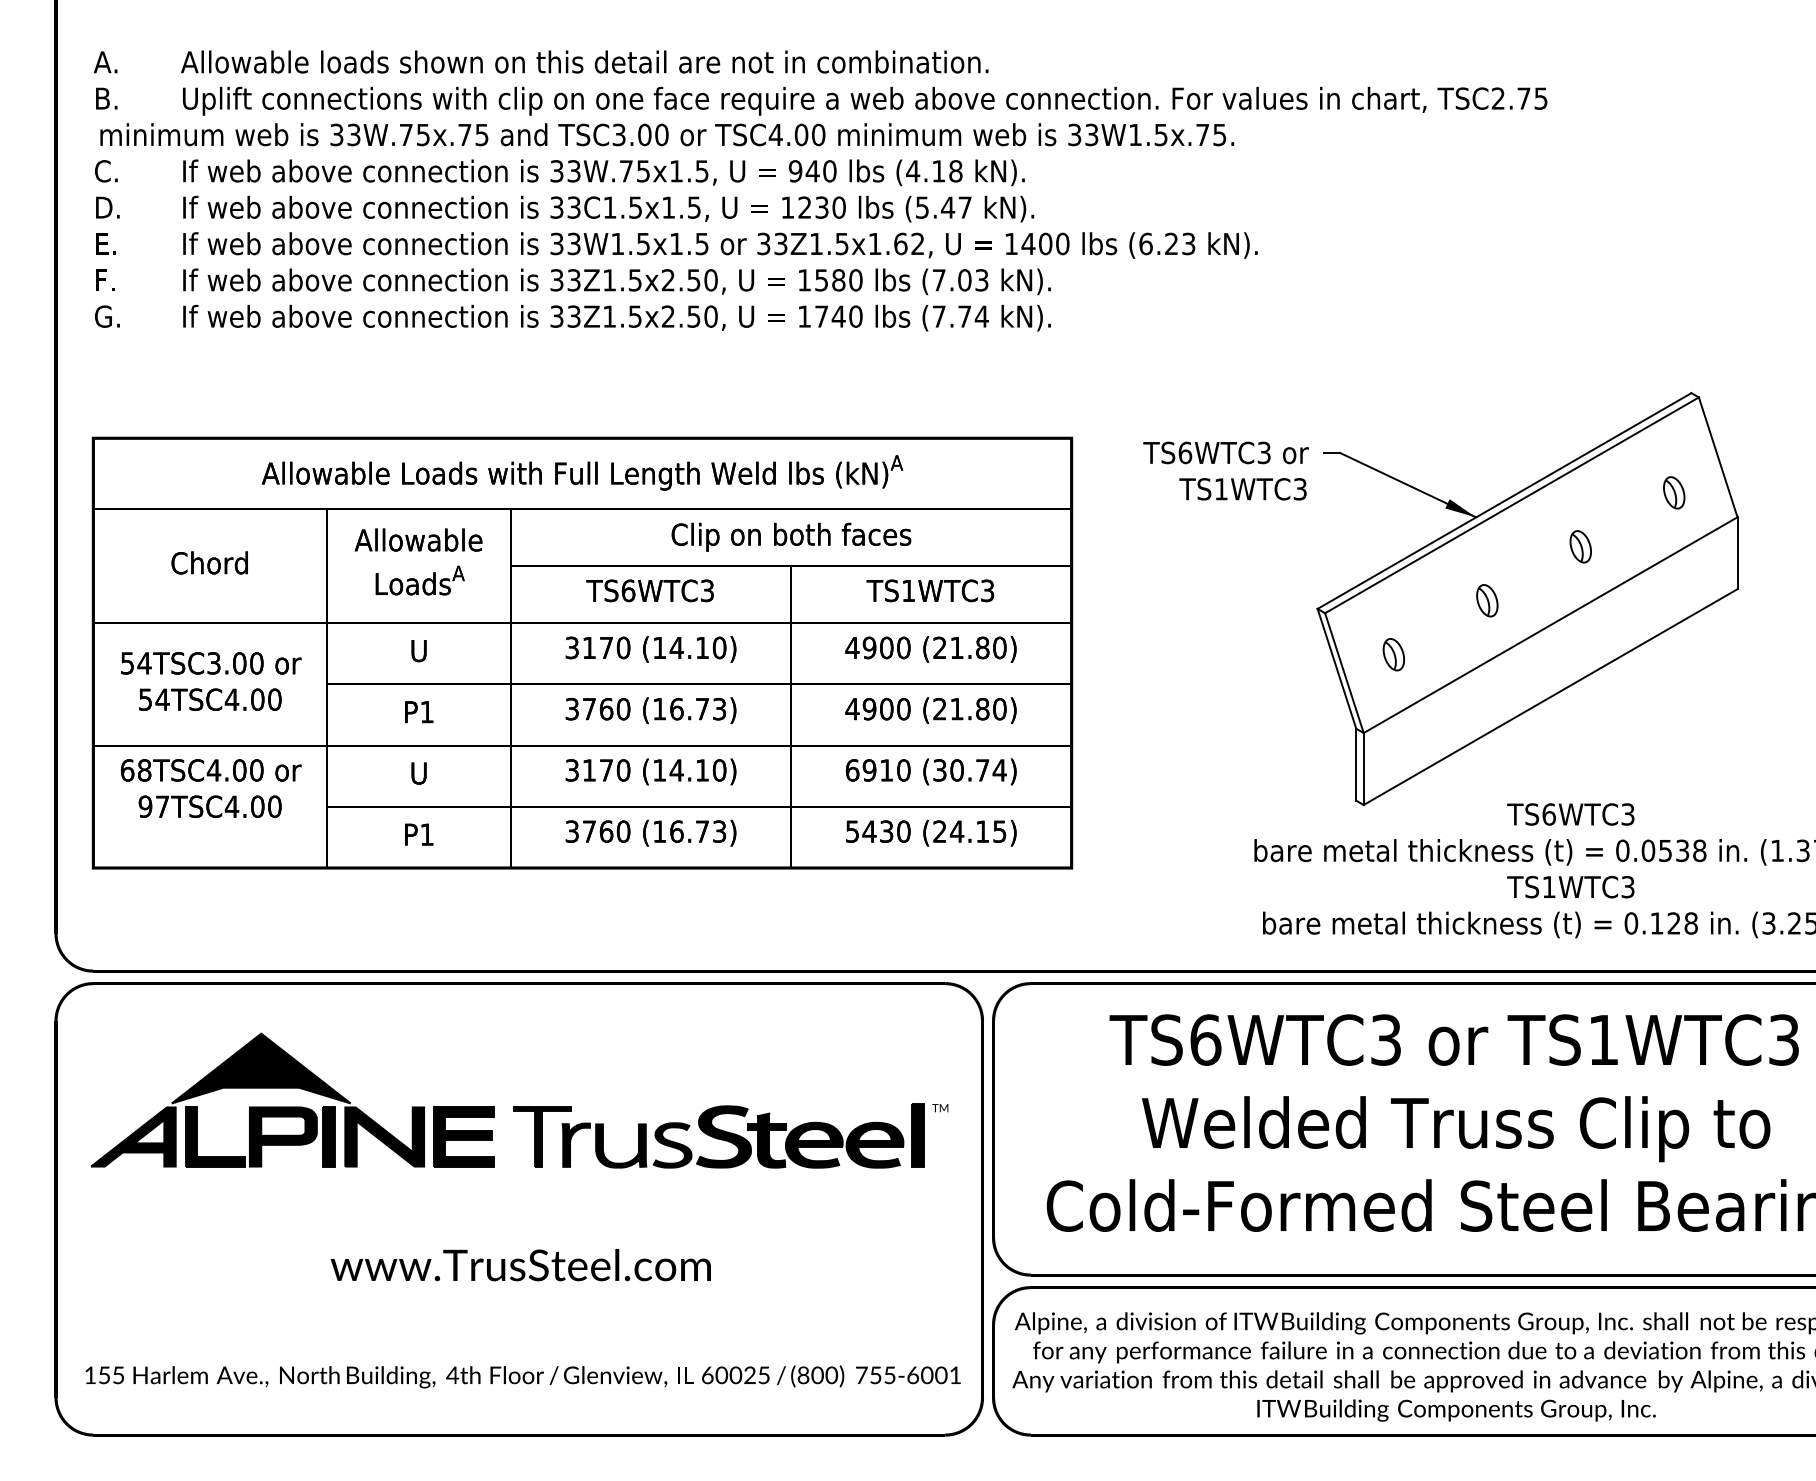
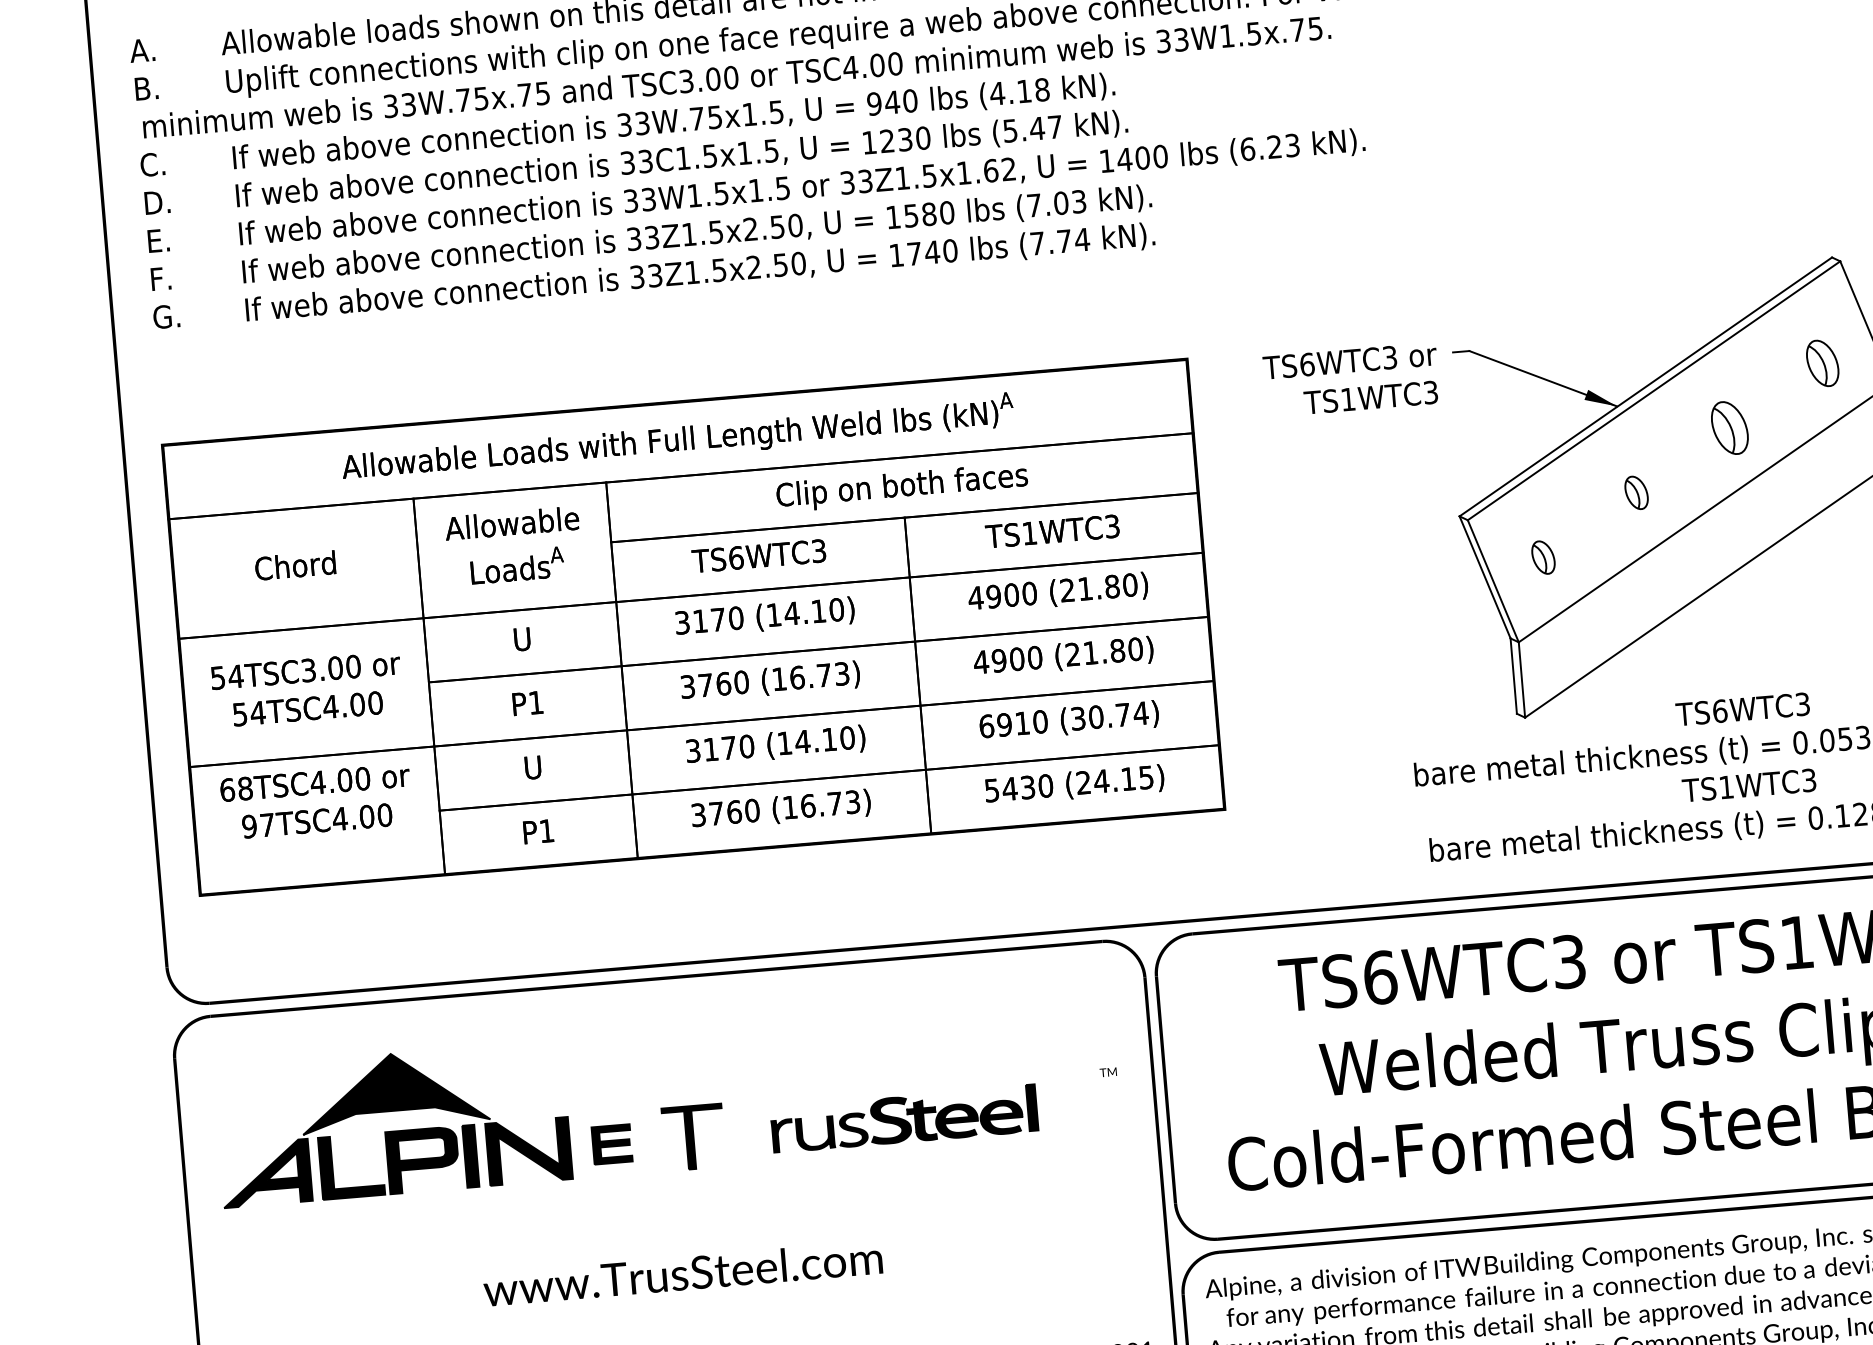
part: (1674, 492) -> (1823, 363), size x1.4
part: (1580, 546) -> (1729, 427), size x1.6
part: (742, 1135) -> (903, 1118), size x0.7
part: (463, 1136) -> (611, 1143), size x0.6

